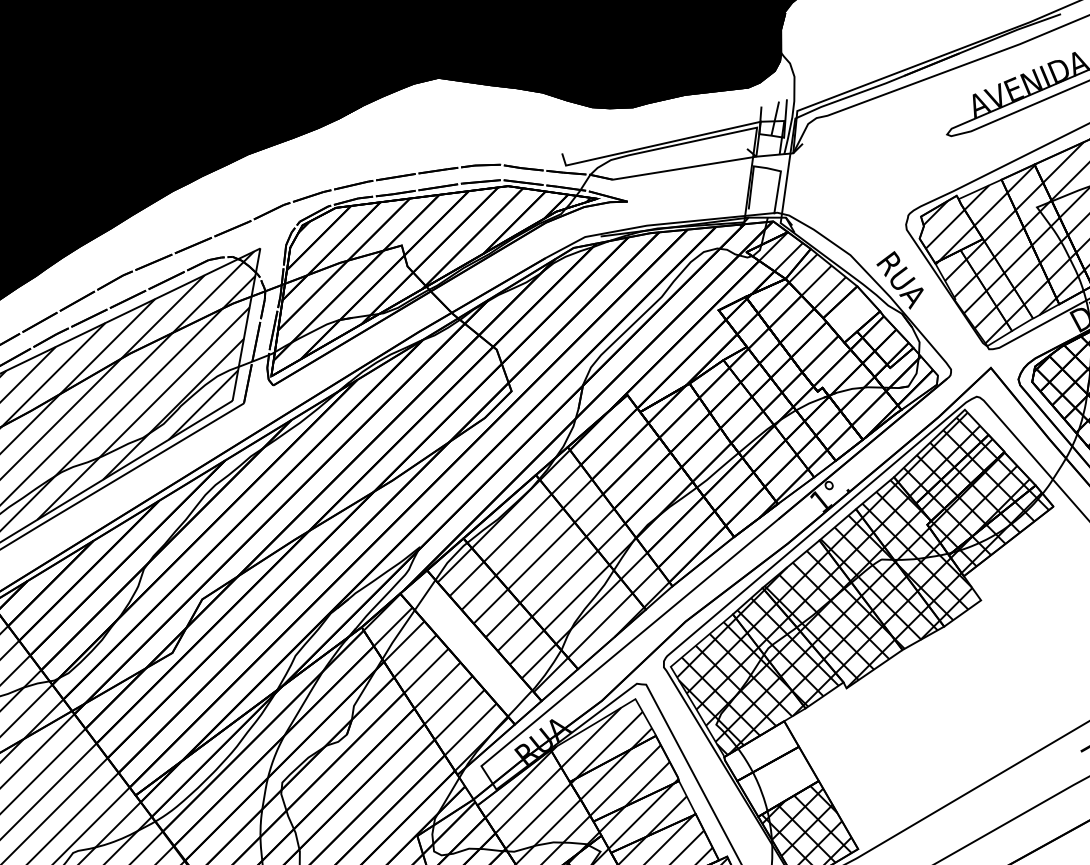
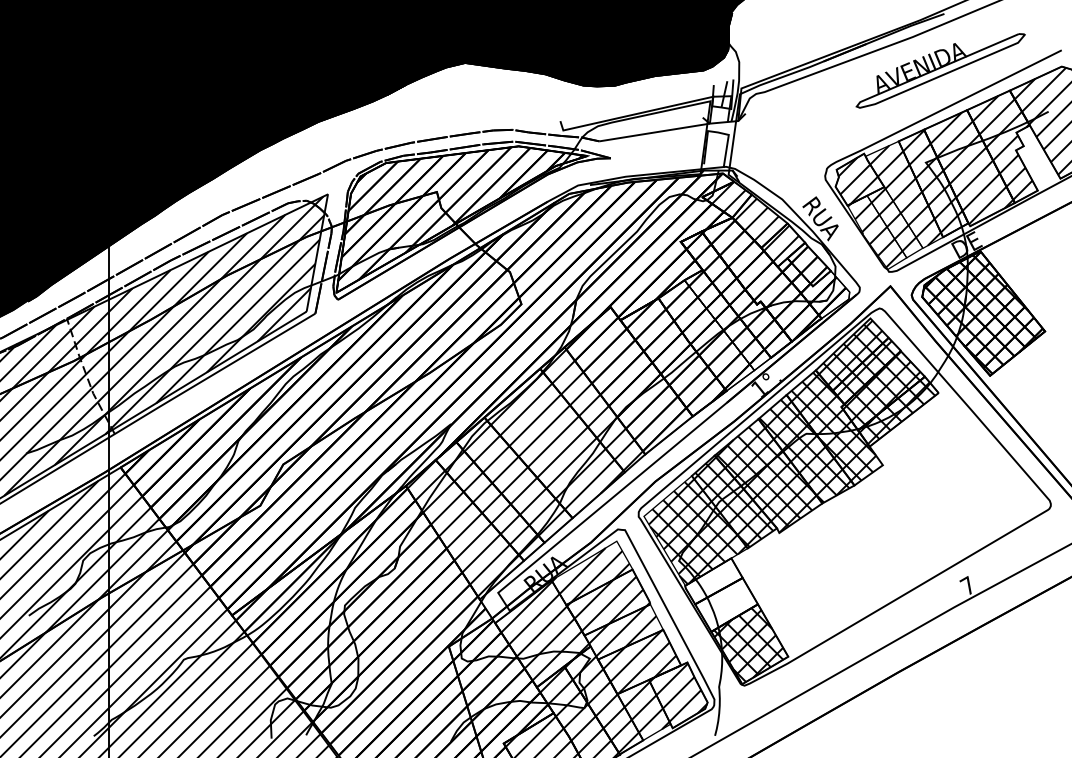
hatch: (849, 312) -> (781, 243), added
hatch: (466, 650) -> (486, 503), added

